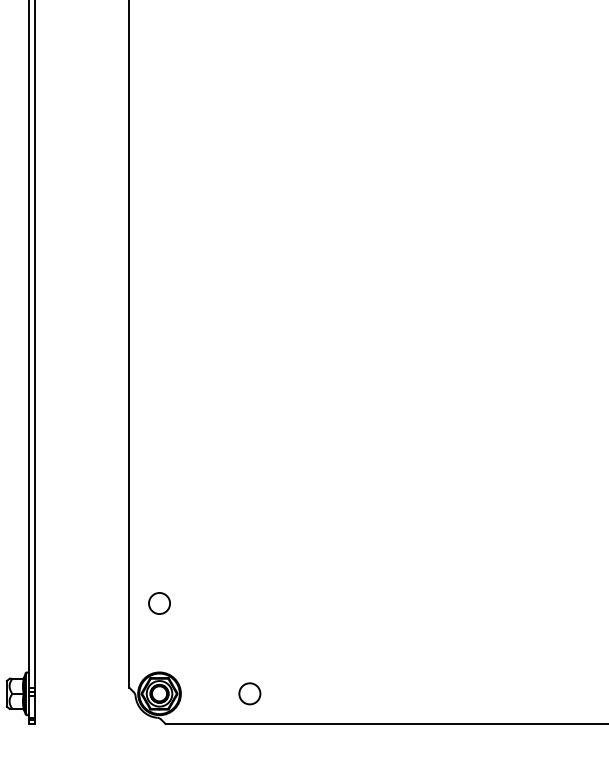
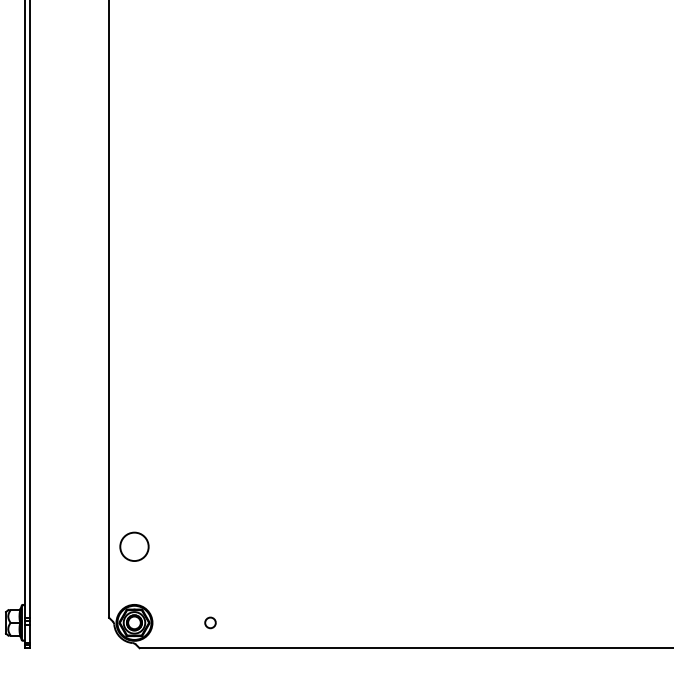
circle: (159, 603) -> (134, 546), size x1.6
circle: (249, 693) -> (210, 622), size x0.6

